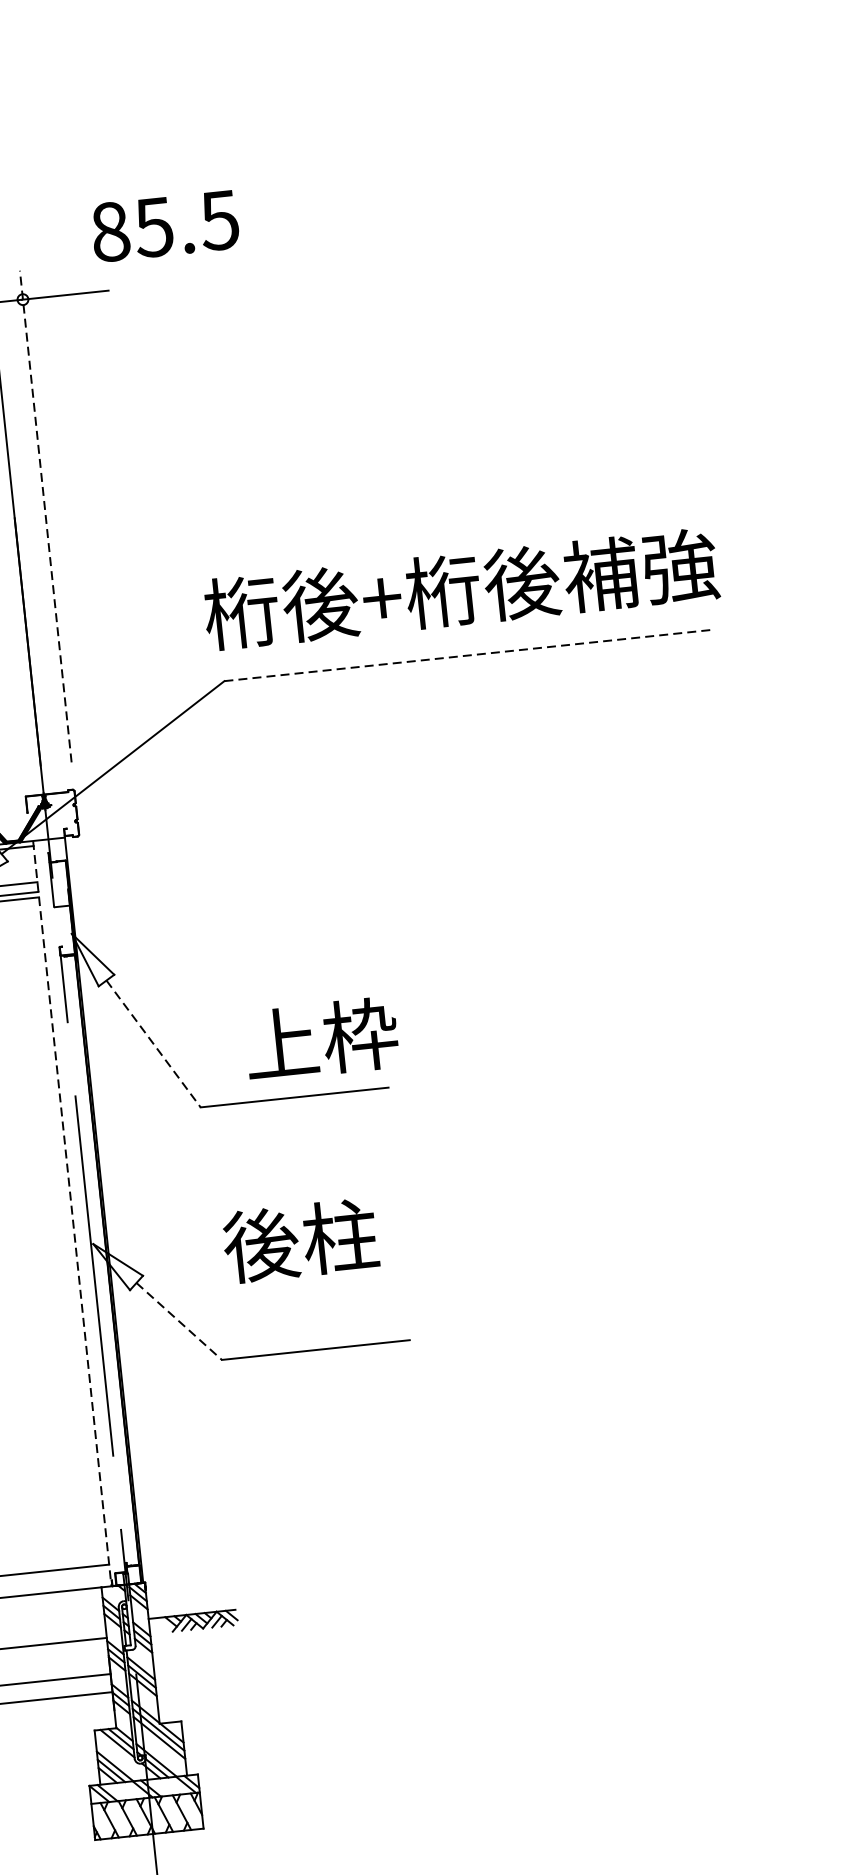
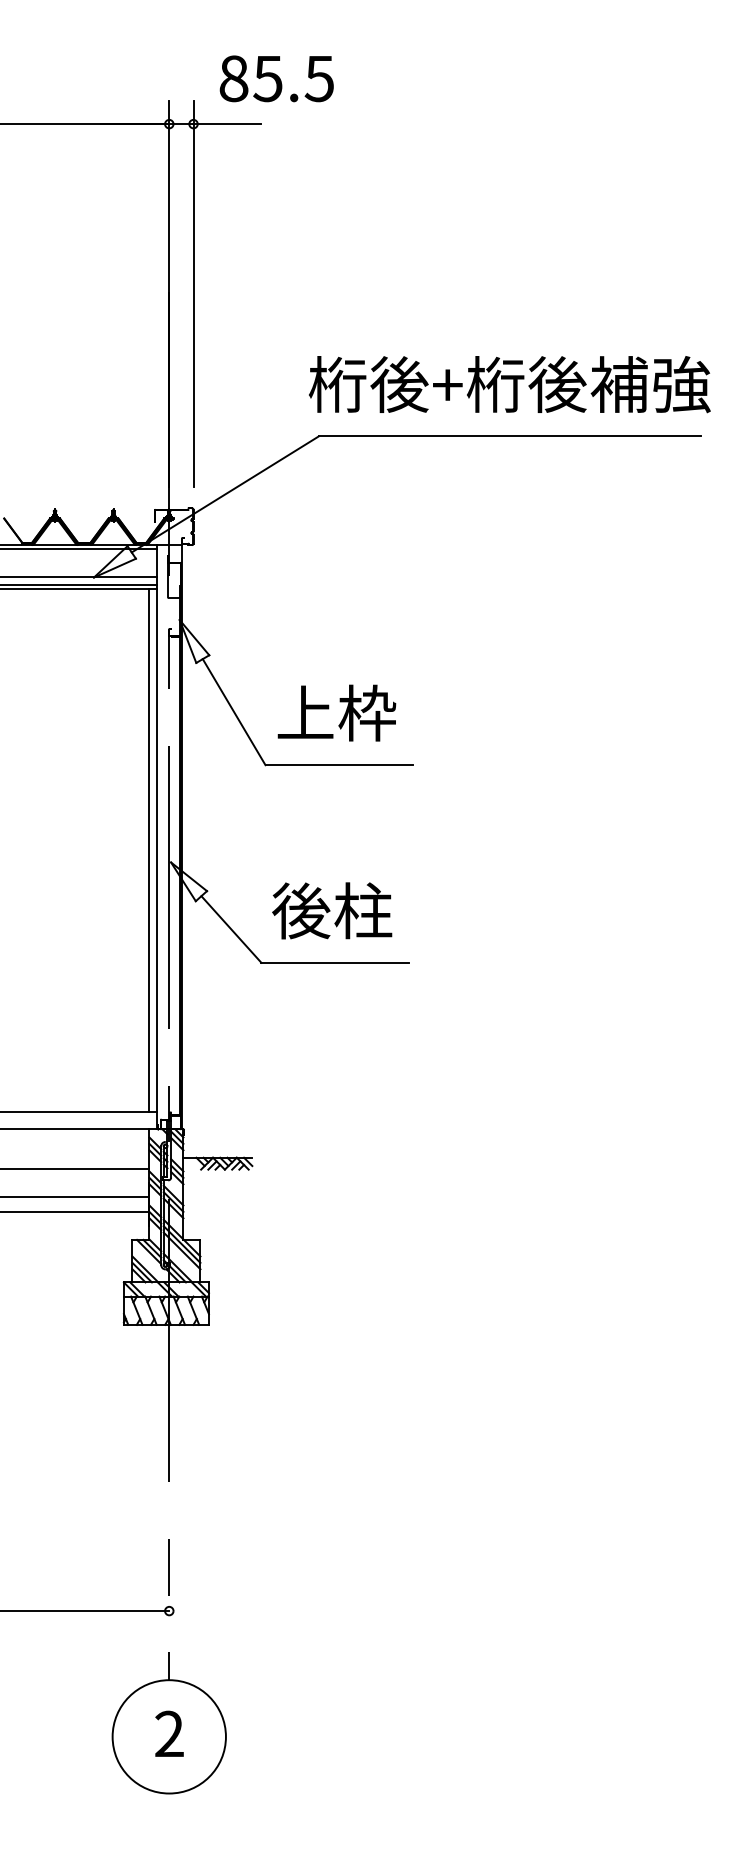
text: (164, 225) -> (276, 78), moved
line: (45, 516) -> (193, 294), dashed -> solid
line: (469, 655) -> (510, 436), dashed -> solid
text: (321, 1038) -> (336, 712), moved
line: (154, 1044) -> (234, 712), dashed -> solid
line: (72, 1214) -> (157, 837), dashed -> solid
line: (62, 1231) -> (148, 850), added
text: (301, 1240) -> (332, 910), moved
line: (179, 1321) -> (231, 929), dashed -> solid

